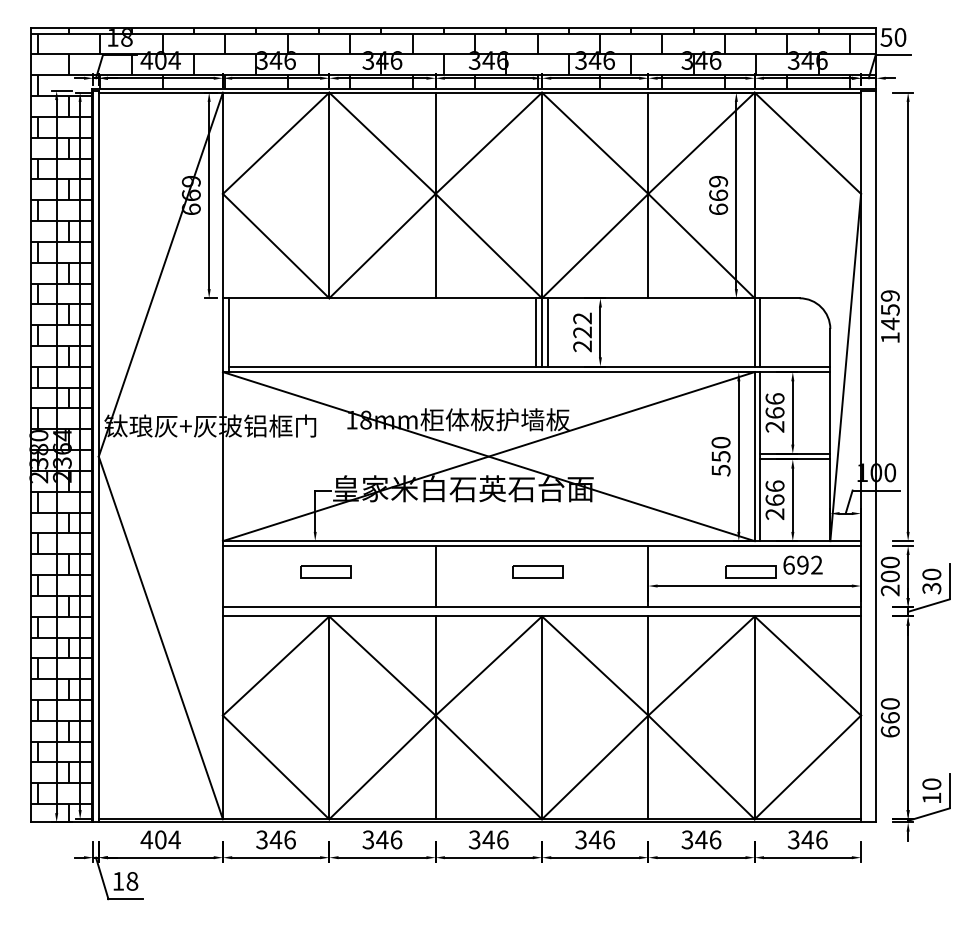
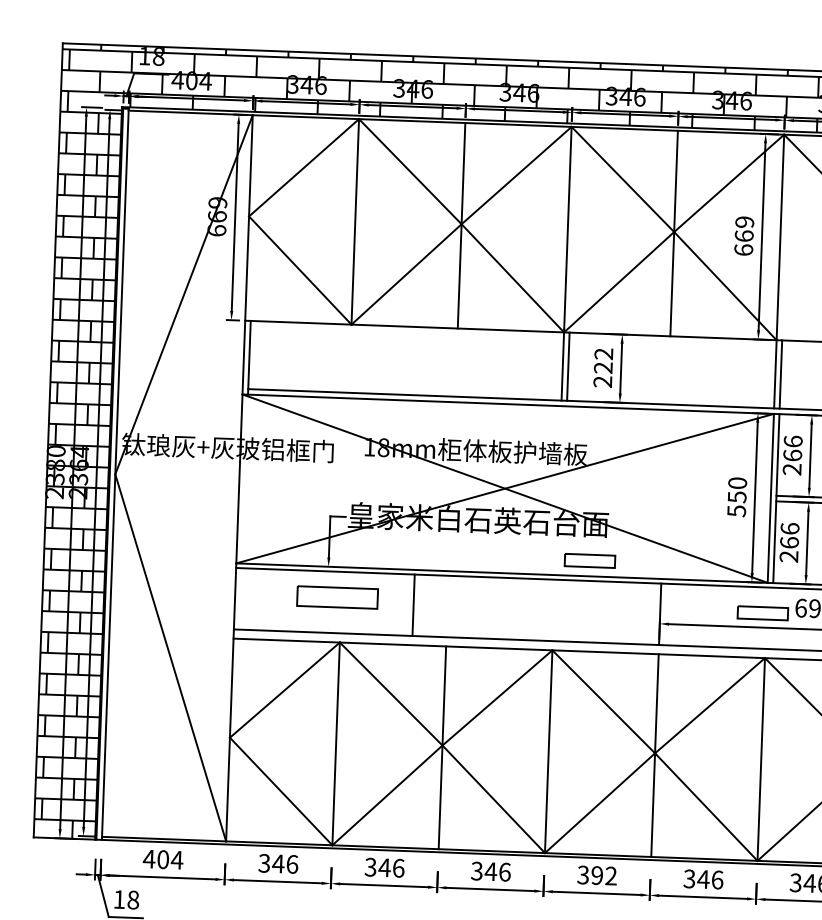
line: (536, 332) -> (557, 366), removed
part: (325, 571) -> (337, 597), size x1.6
part: (537, 571) -> (589, 560), moved
line: (435, 576) -> (413, 605), moved
text: (601, 839) -> (603, 875), 346 -> 392

